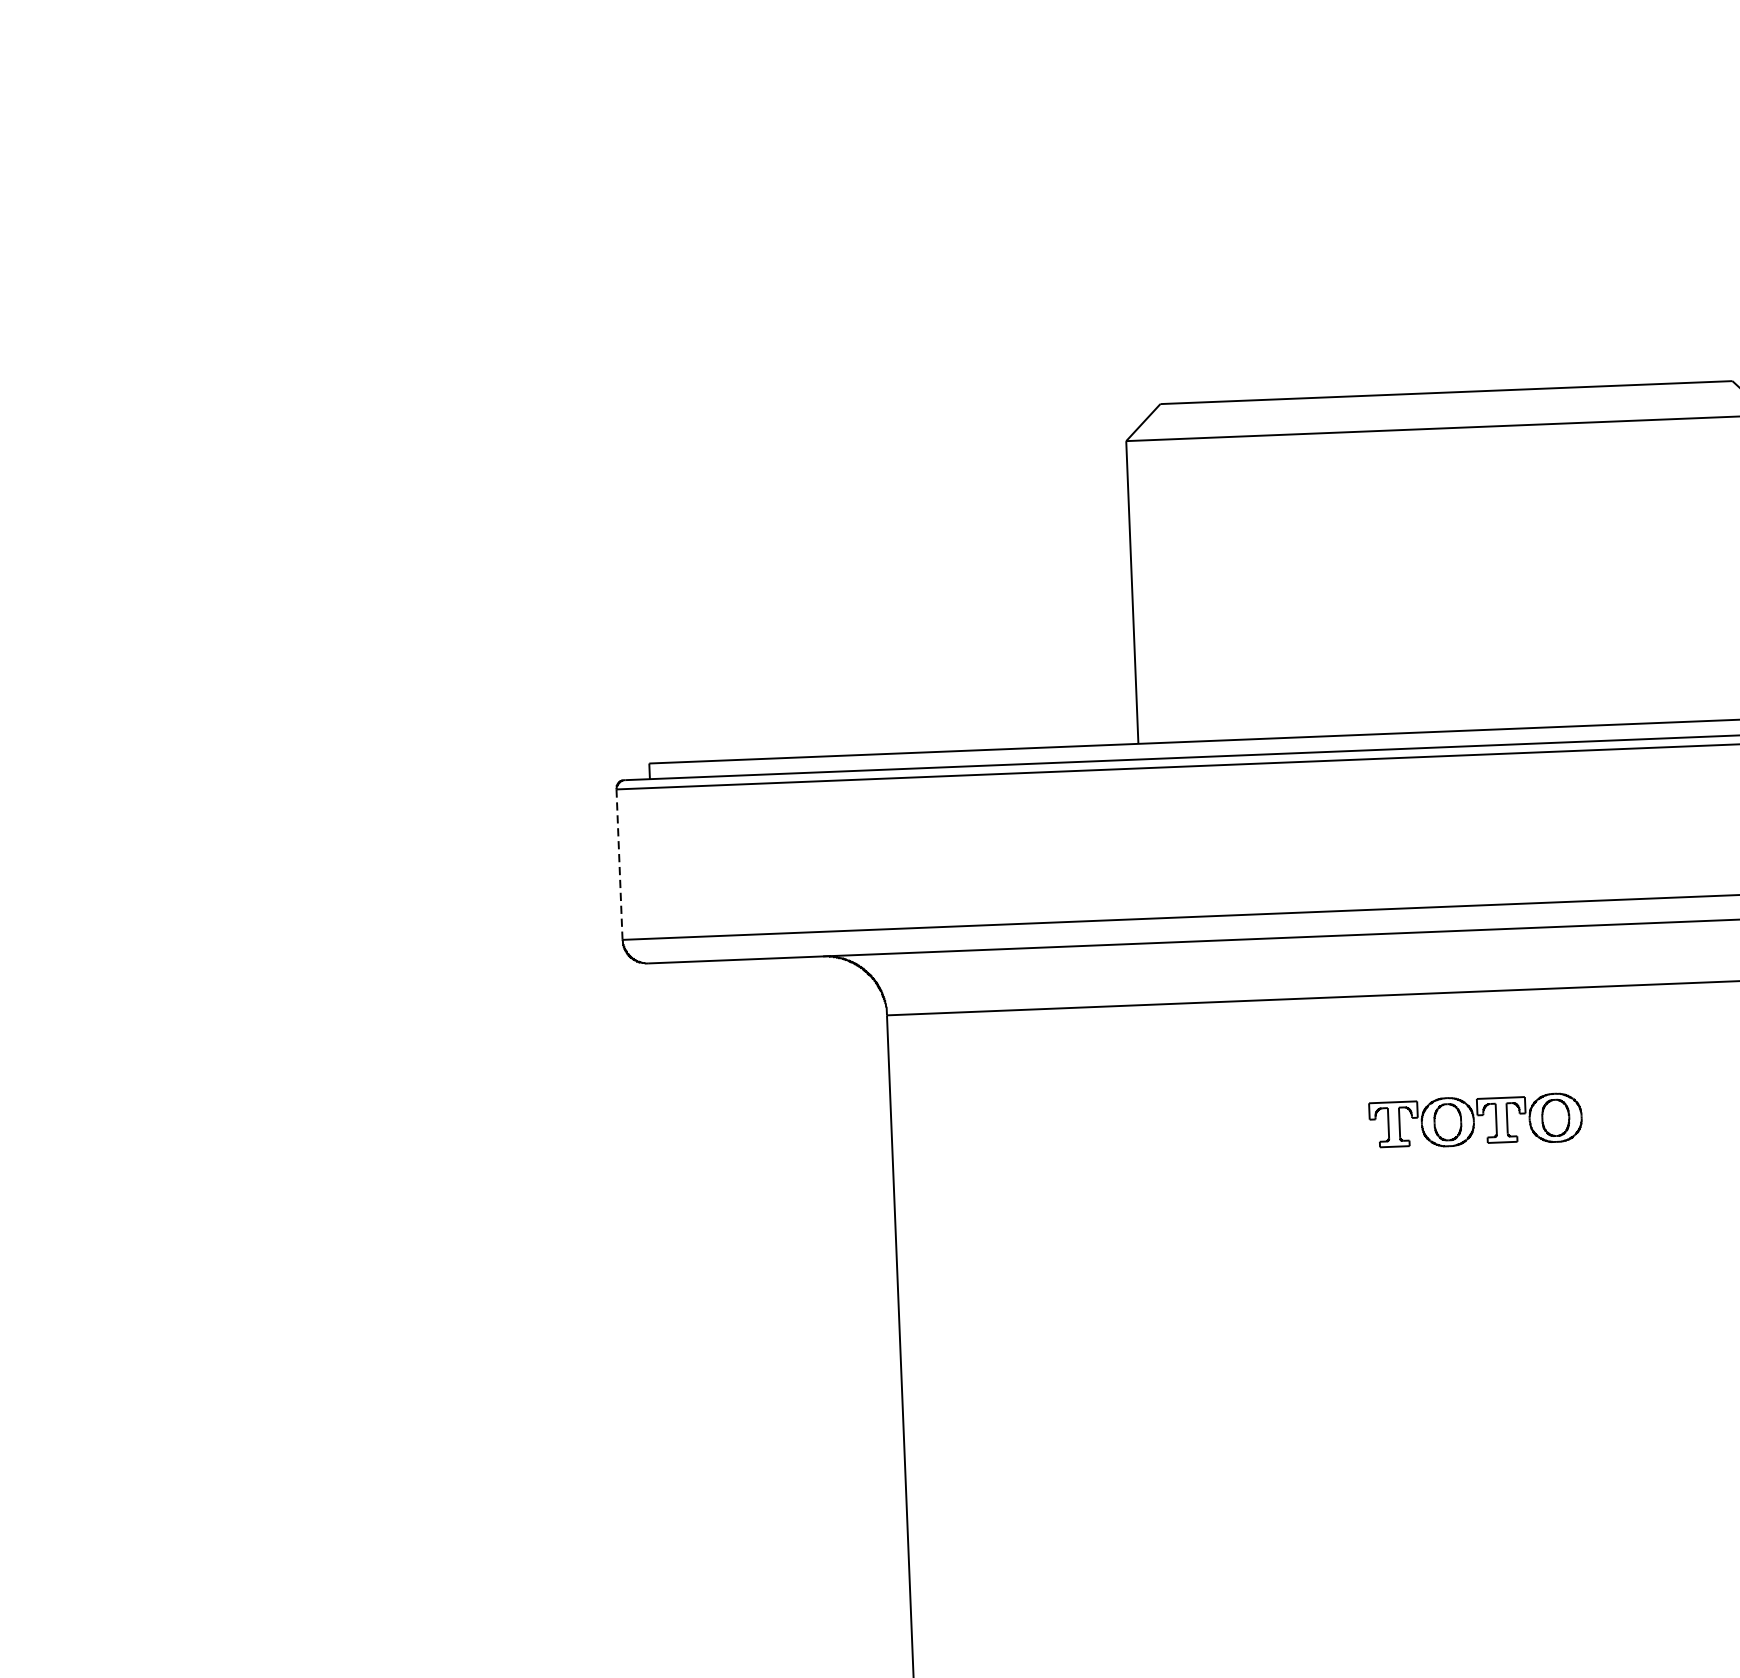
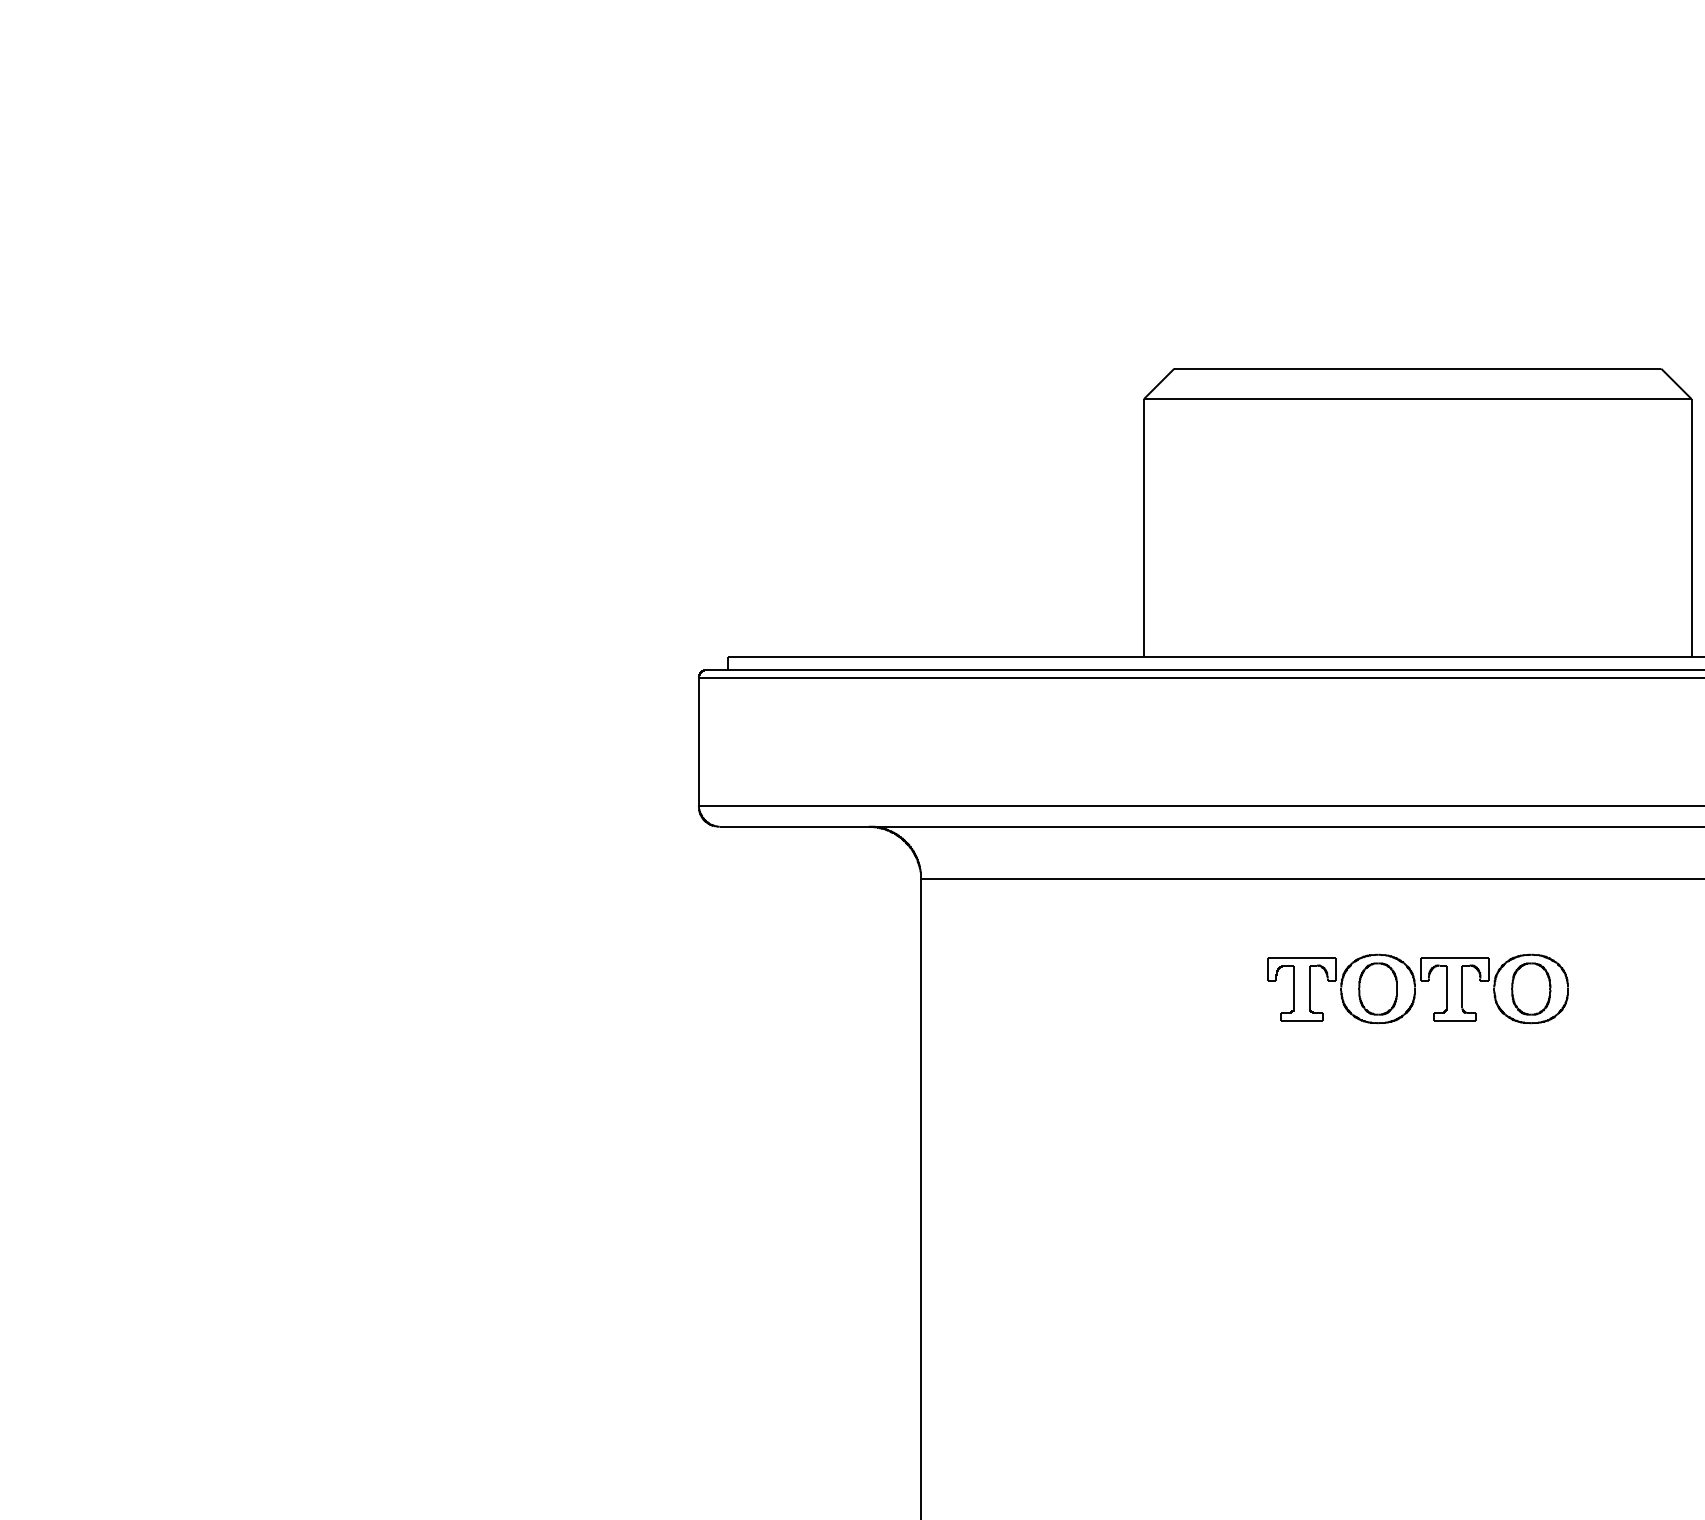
line: (619, 865) -> (698, 742), dashed -> solid
part: (1475, 1120) -> (1417, 988), size x1.67

